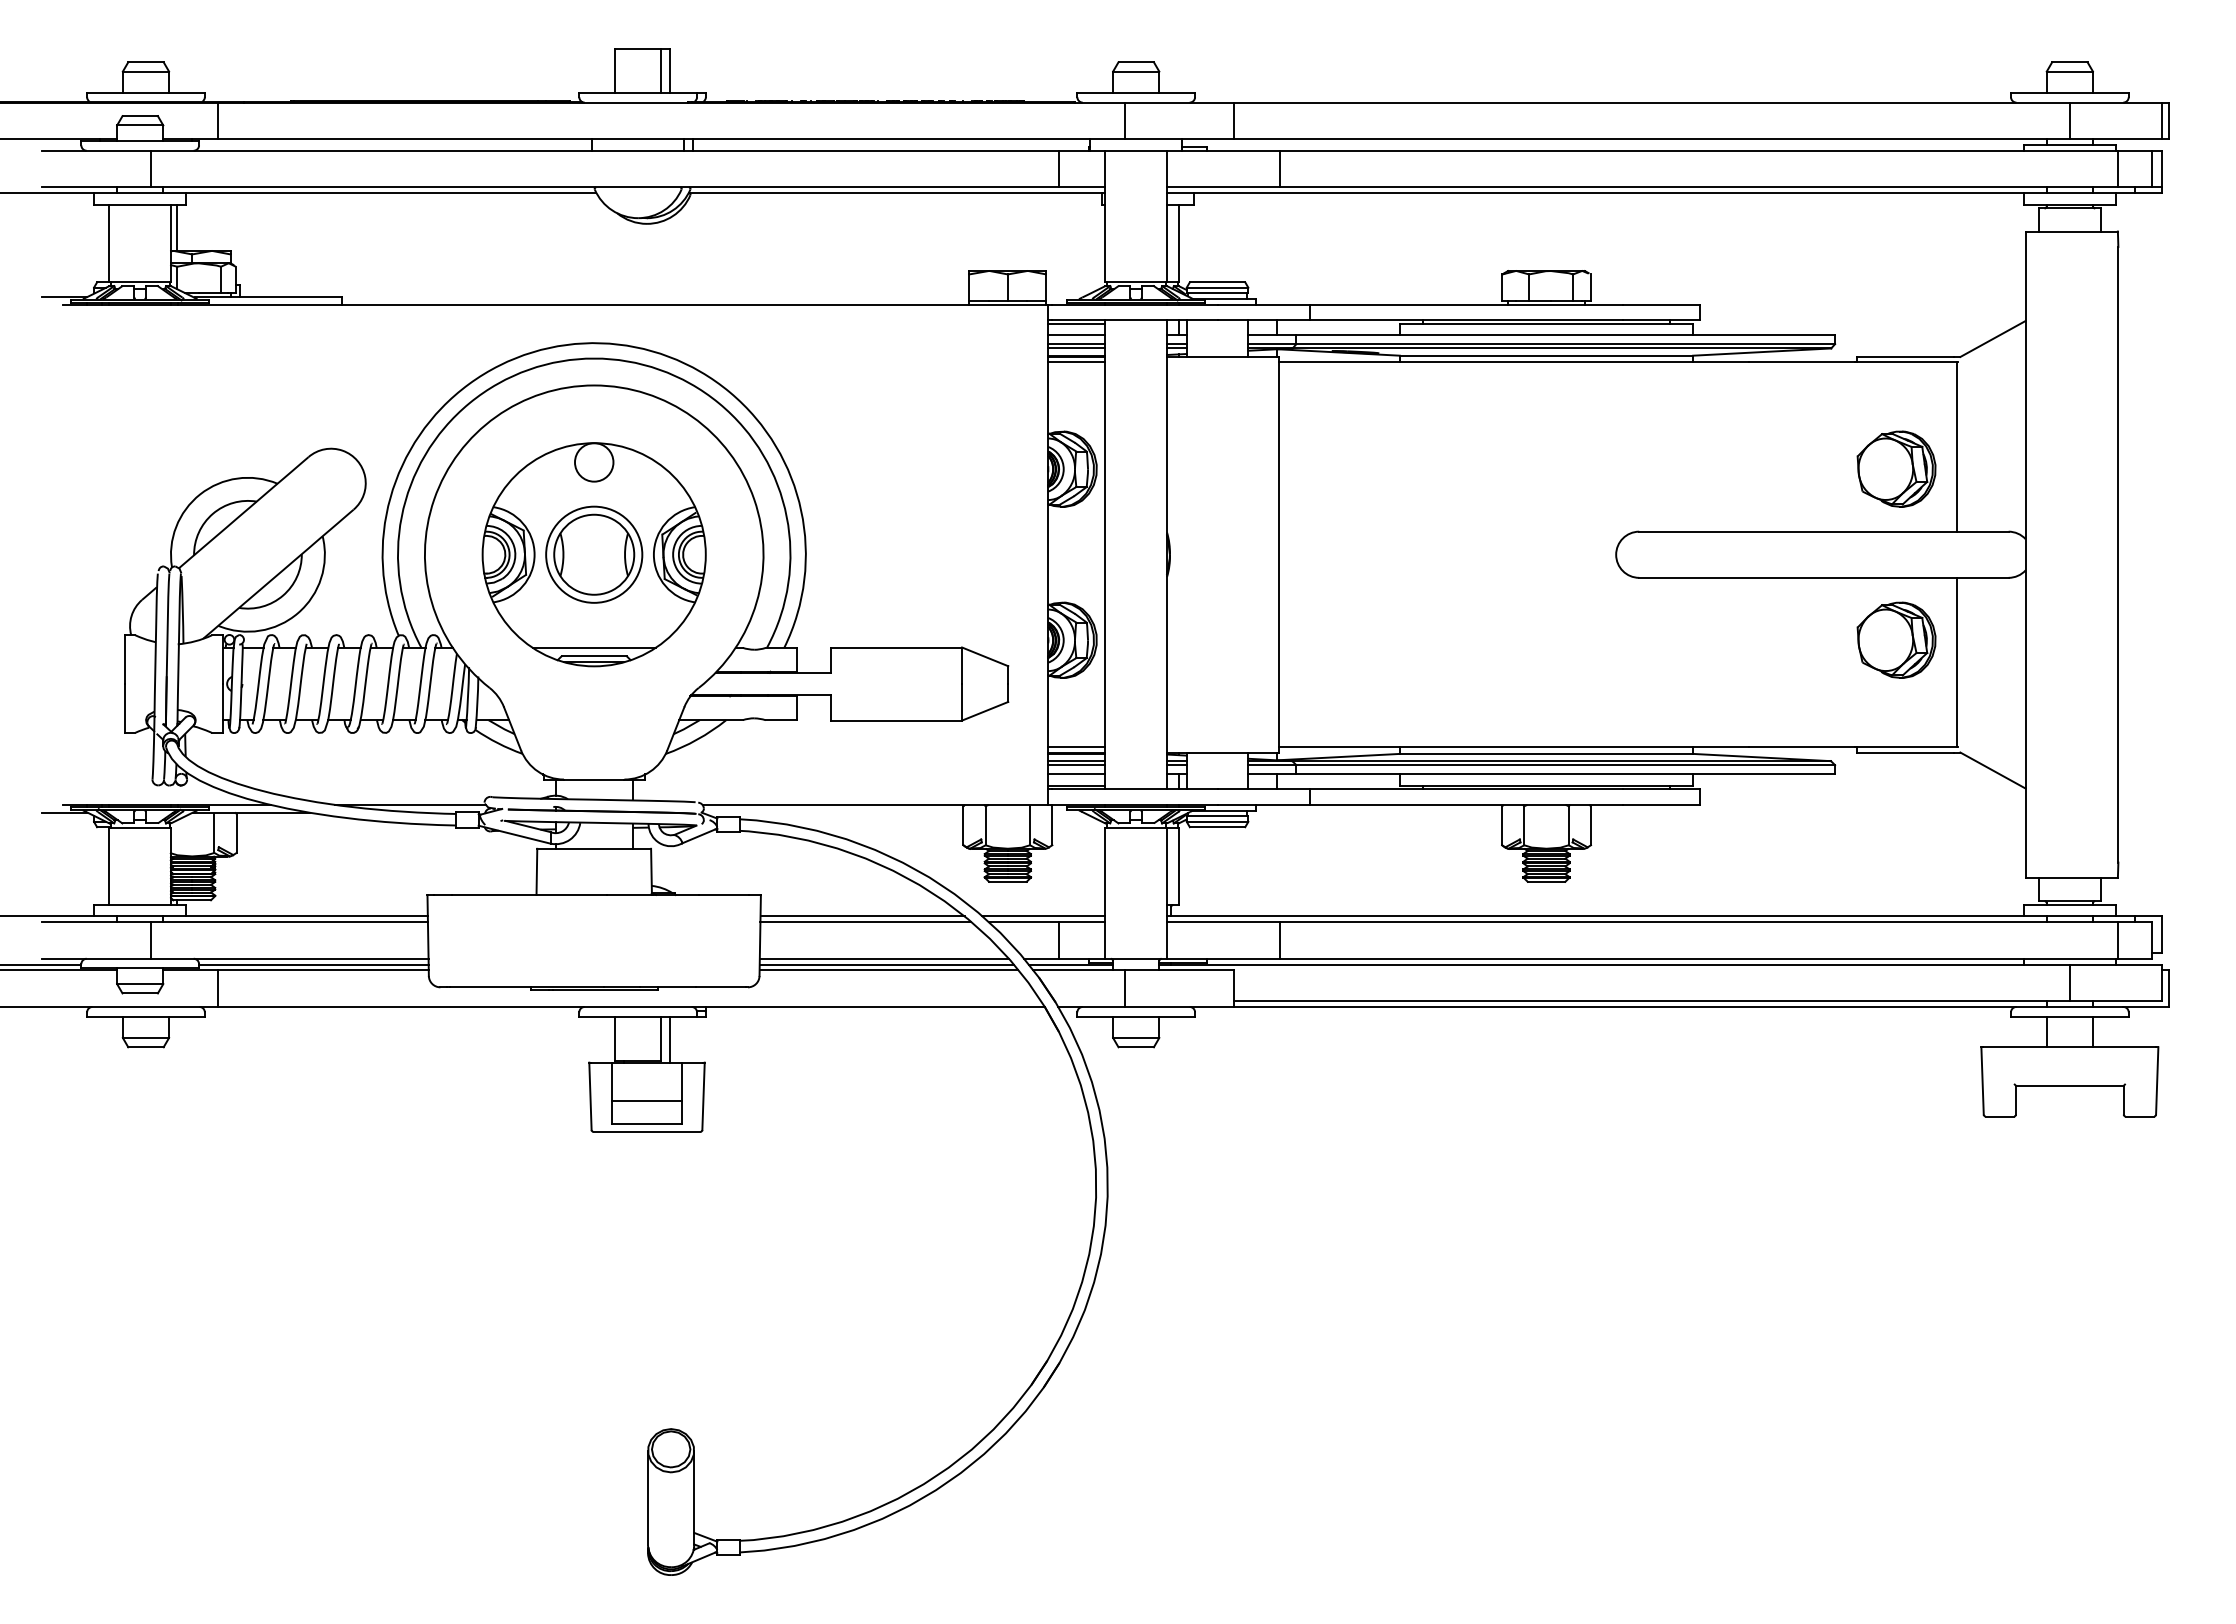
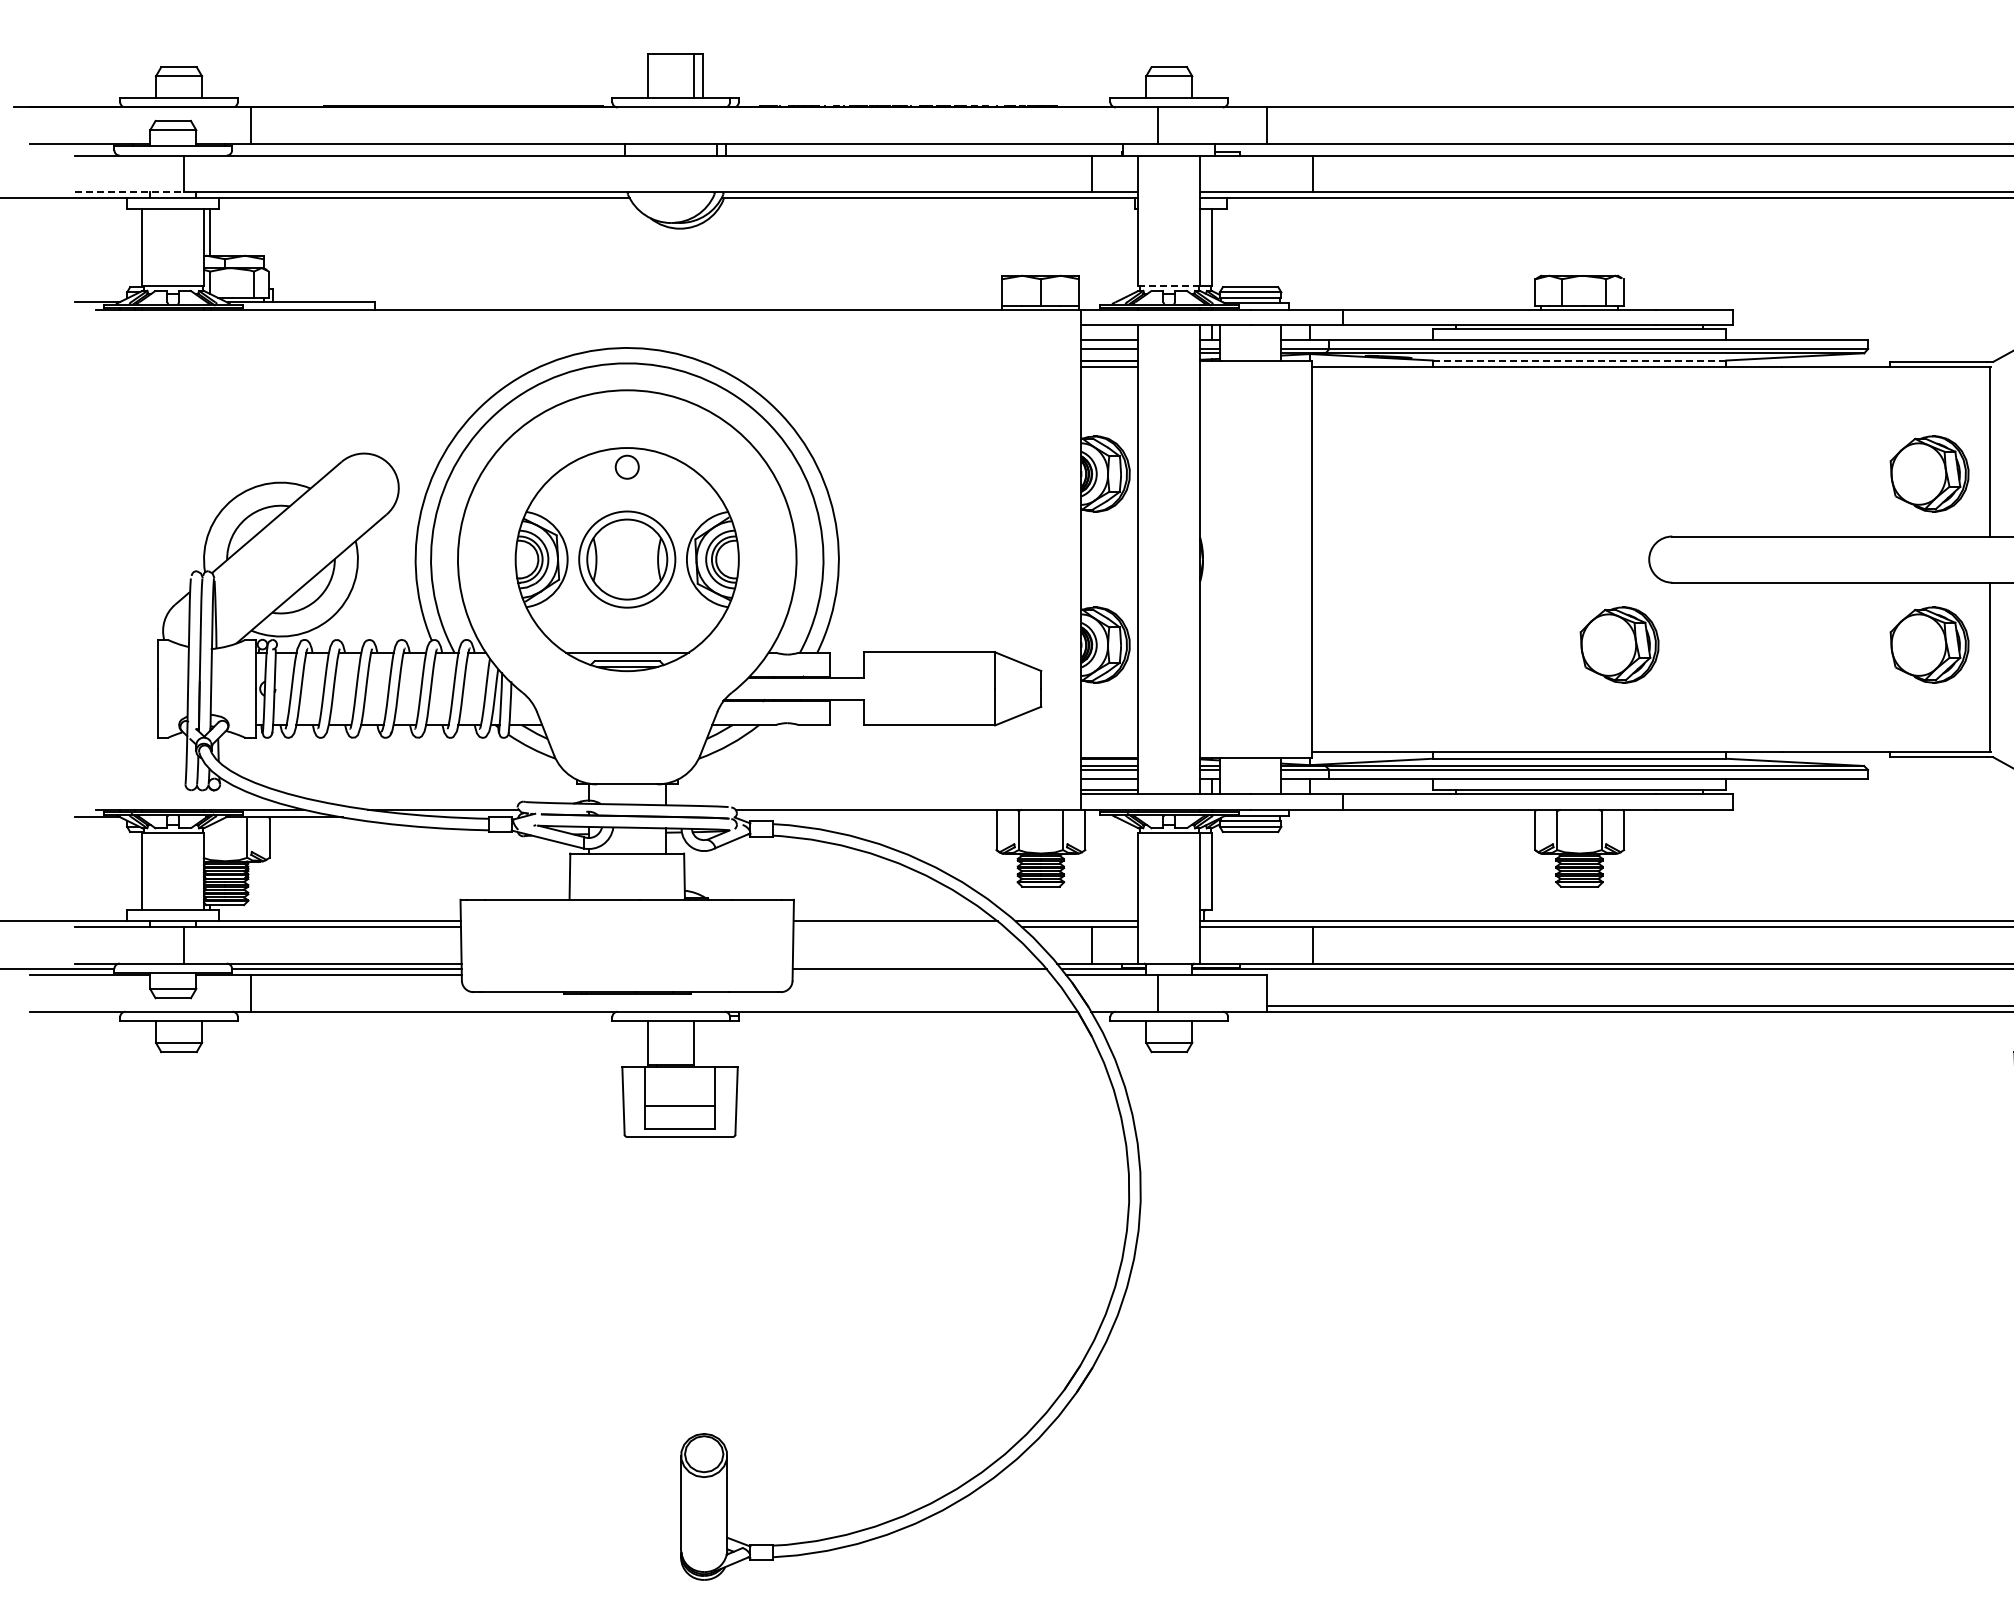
line: (97, 187) -> (130, 192), solid -> dashed
line: (1136, 281) -> (1169, 286), solid -> dashed
line: (1076, 323) -> (1109, 328), removed
line: (1076, 348) -> (1109, 353), removed
line: (1546, 355) -> (1579, 360), solid -> dashed
circle: (594, 462) -> (627, 467), size x0.6
part: (1586, 639) -> (1619, 644), added
line: (1076, 747) -> (1109, 752), removed
line: (865, 922) -> (898, 927), removed
line: (883, 958) -> (916, 963), removed
line: (888, 970) -> (921, 975), removed
line: (670, 1039) -> (703, 1044), removed

